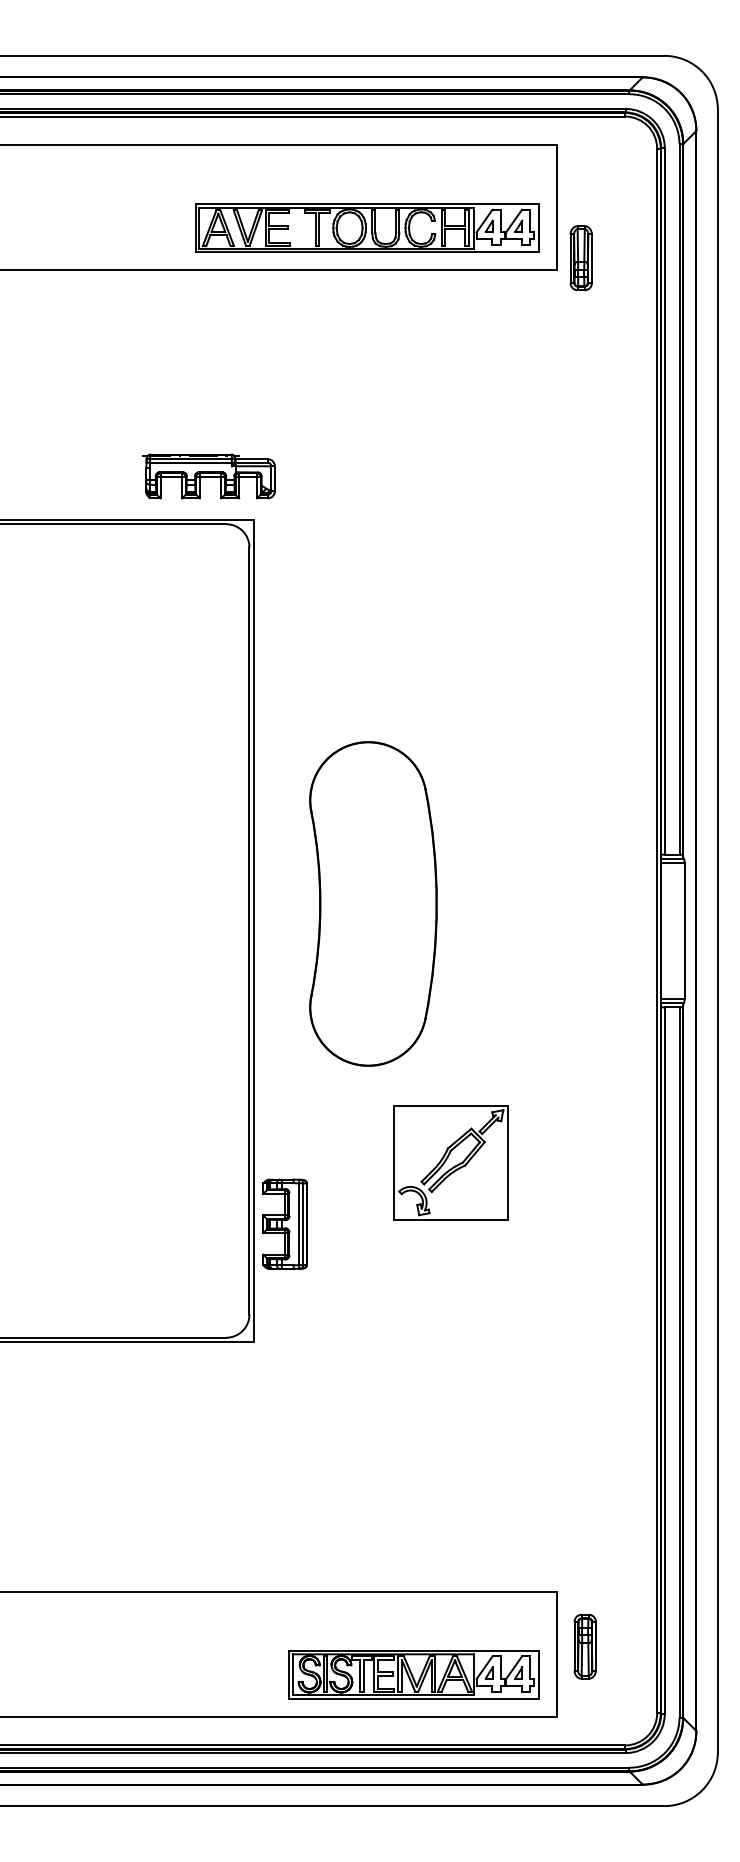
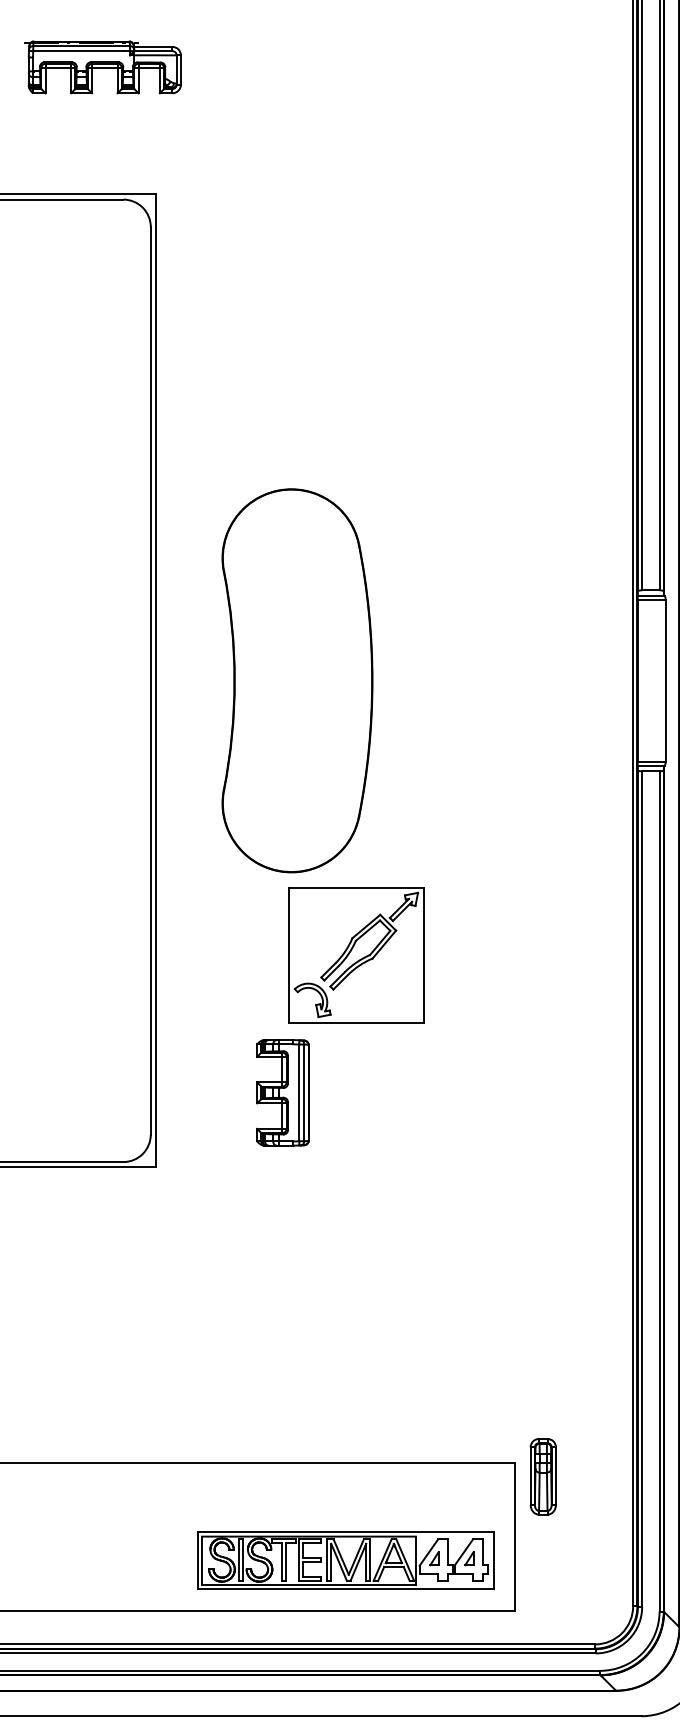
part: (208, 476) -> (102, 67), moved
part: (373, 903) -> (297, 680), moved
part: (450, 1162) -> (355, 954), moved
part: (284, 1223) -> (282, 1091), moved
part: (584, 1646) -> (542, 1476), moved

